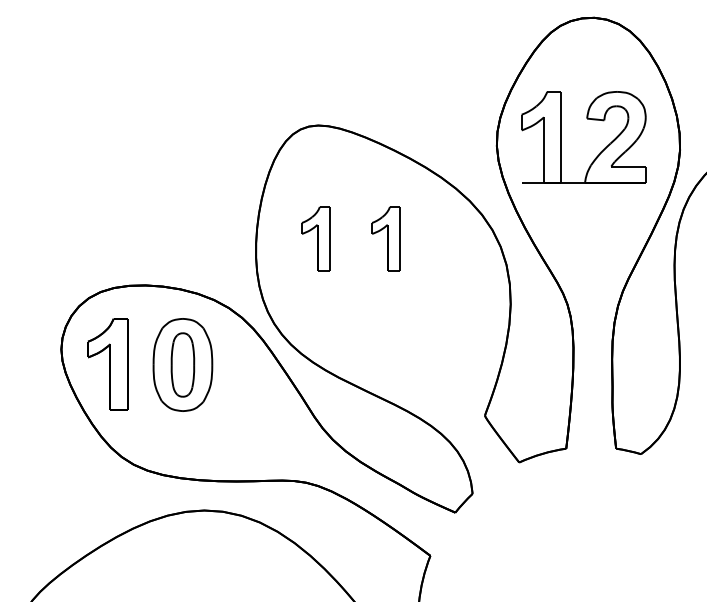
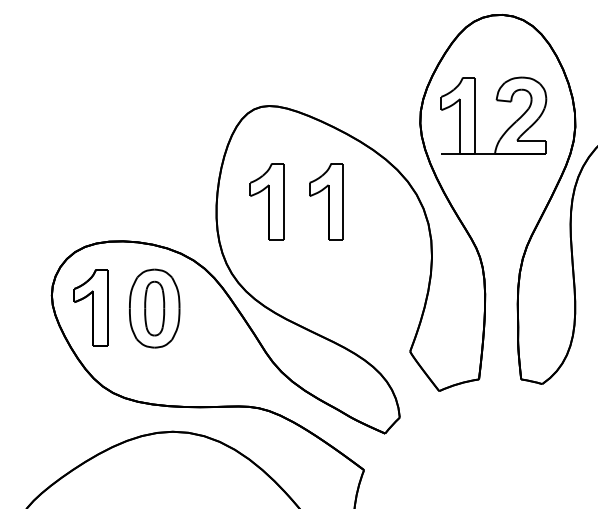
part: (315, 238) -> (266, 201), size x1.43
part: (385, 238) -> (326, 201), size x1.43

